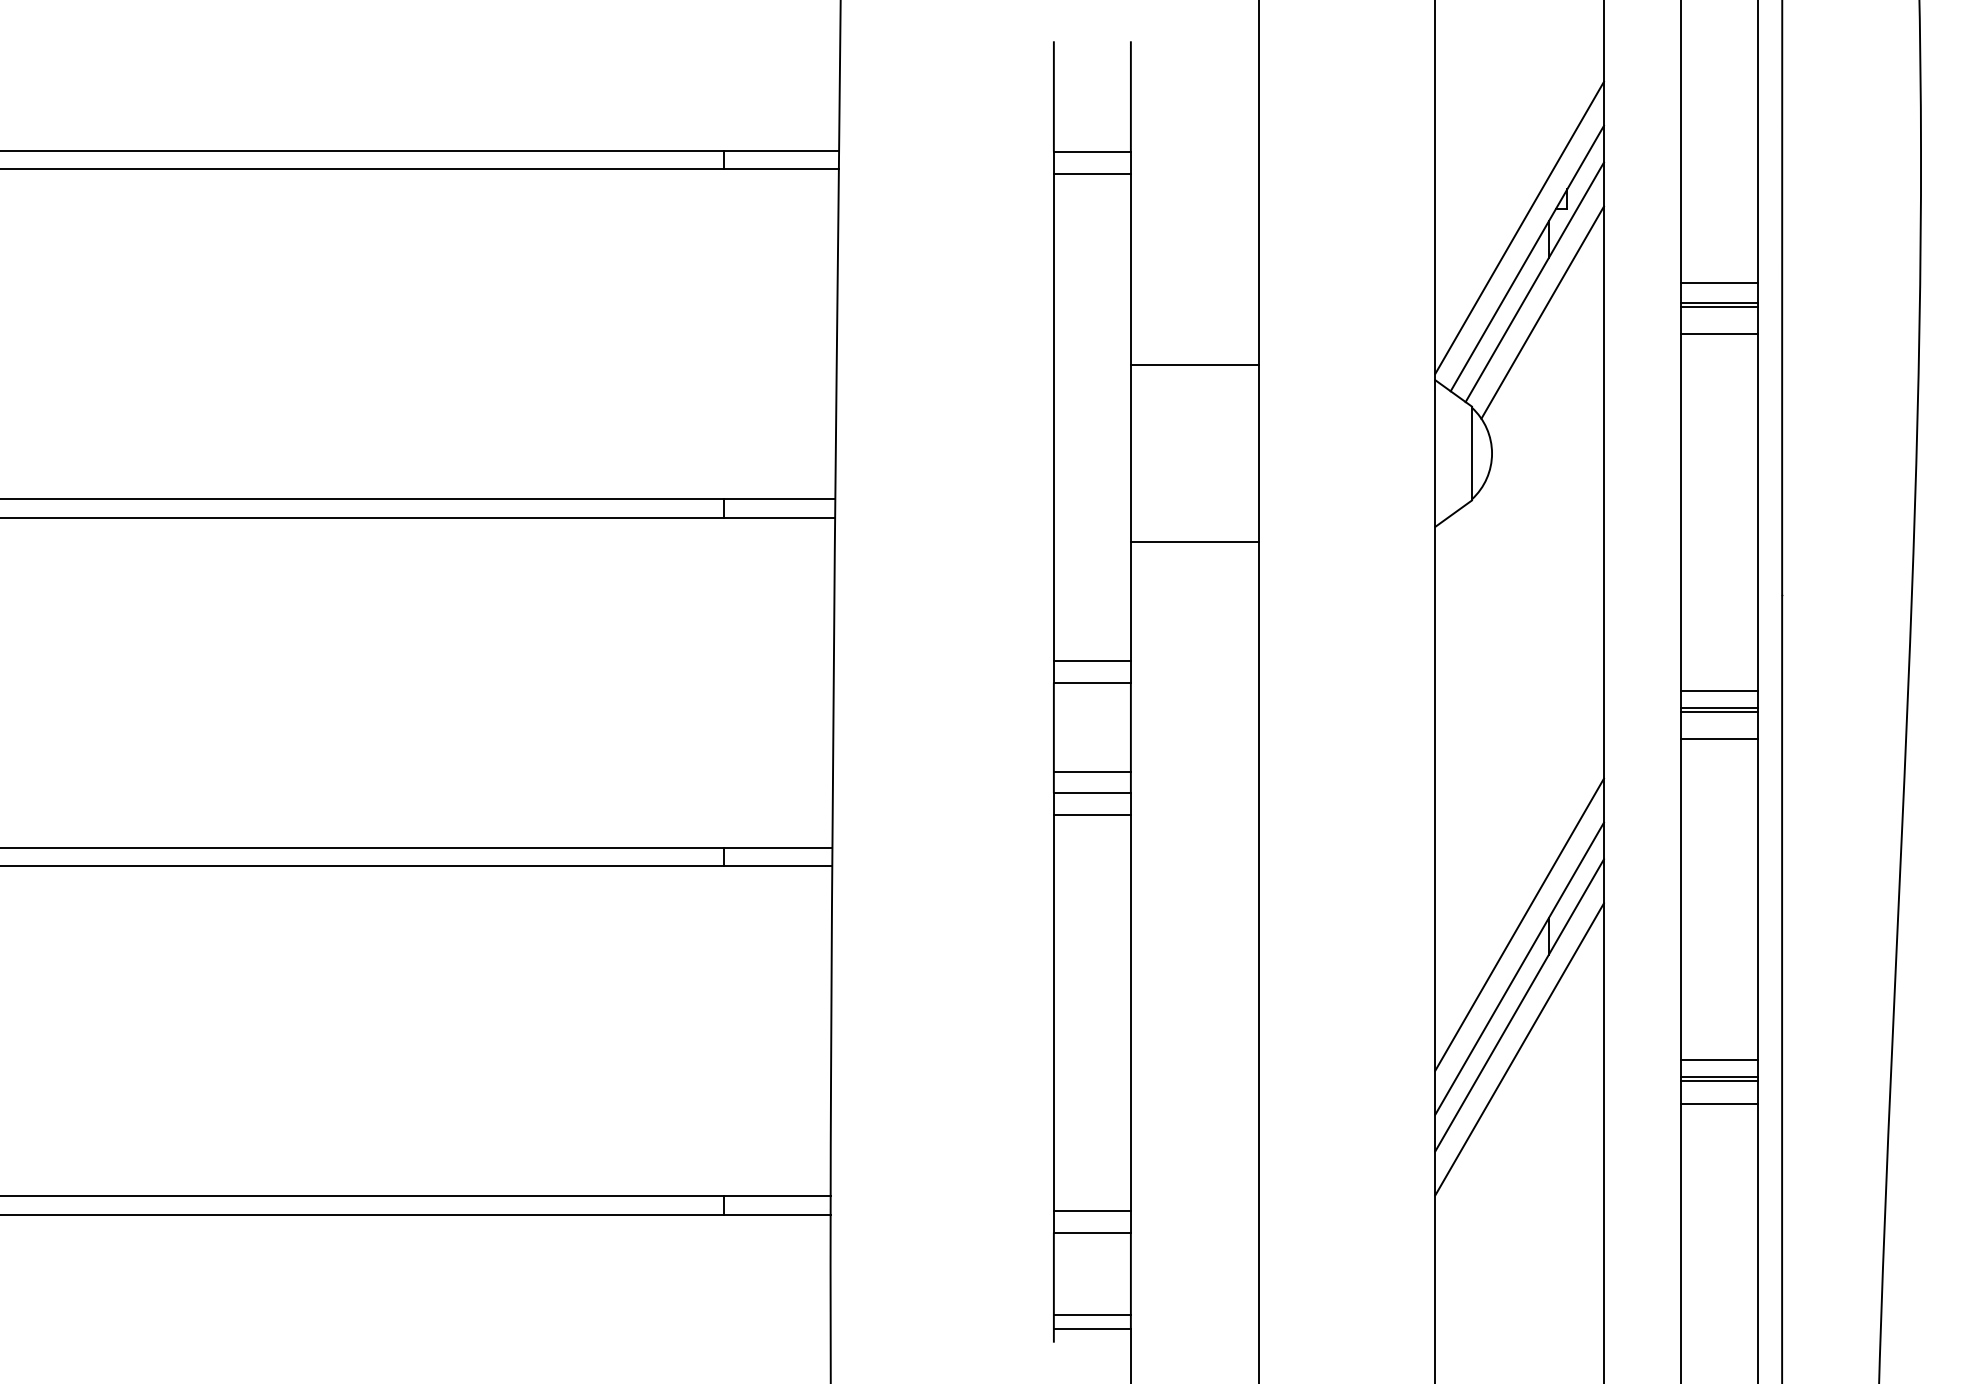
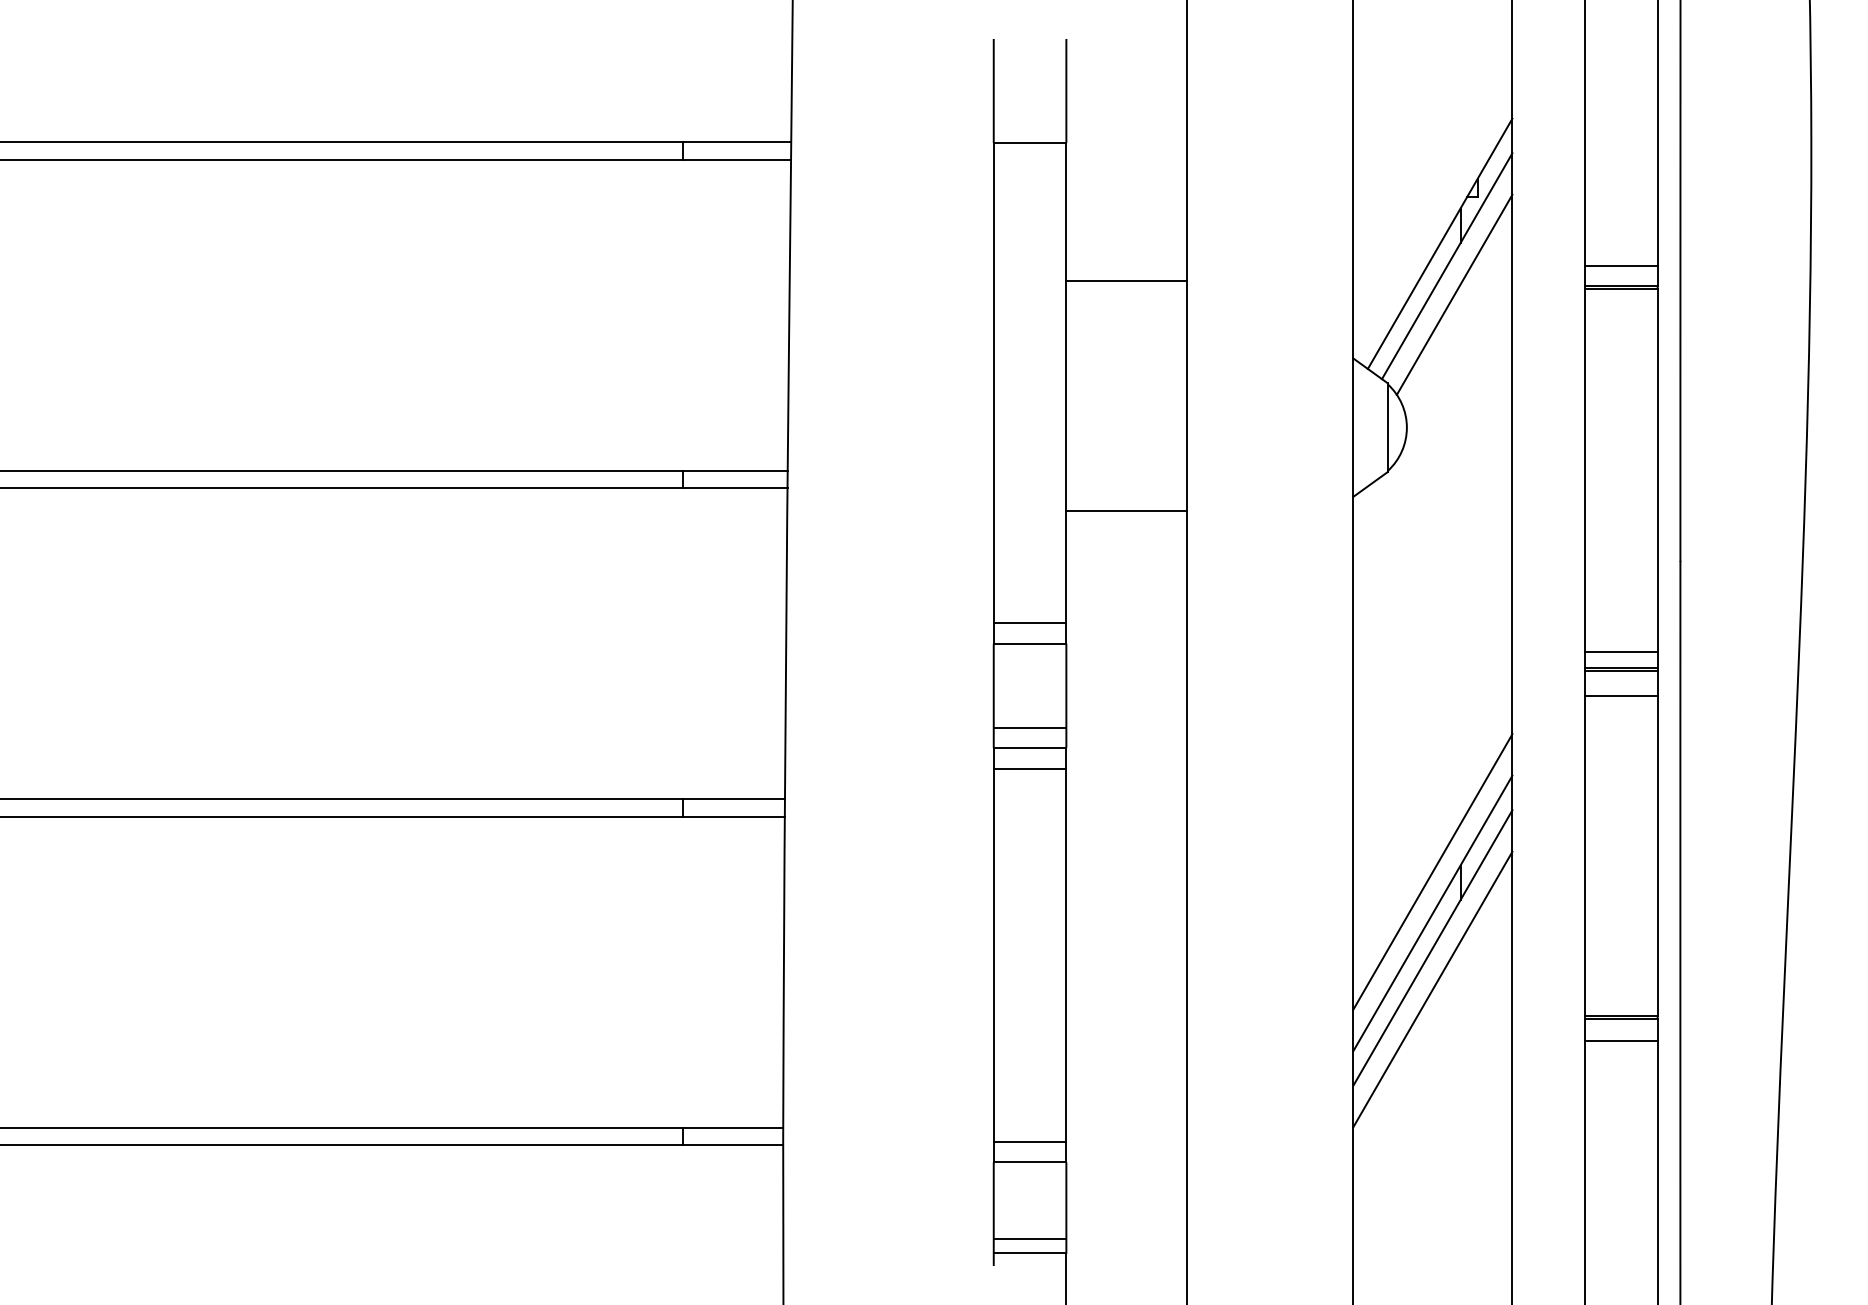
line: (1091, 173) -> (1029, 163), removed
line: (1519, 227) -> (1432, 214), removed
line: (1719, 333) -> (1621, 314), removed
line: (1194, 365) -> (1126, 281), moved
line: (1719, 1060) -> (1621, 999), removed

